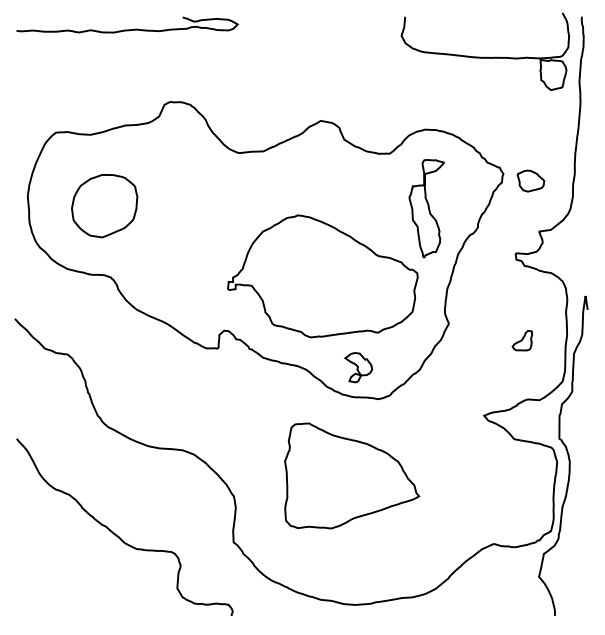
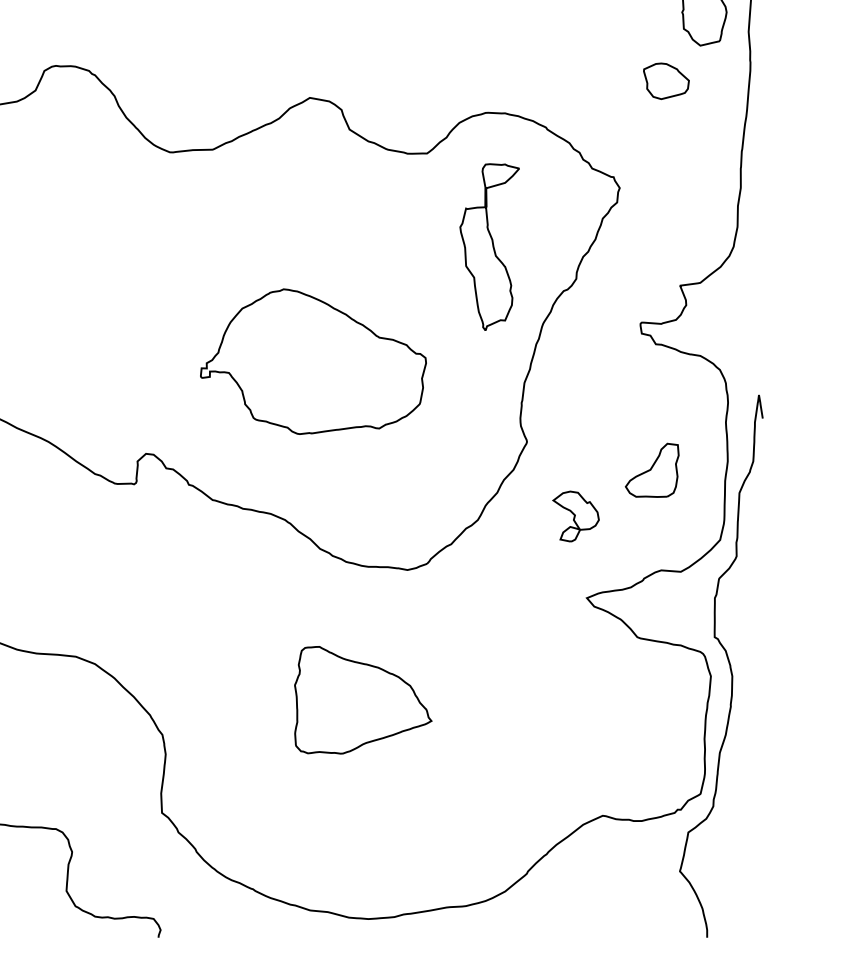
part: (530, 180) -> (665, 80), moved
part: (322, 276) -> (312, 361), size x0.7
part: (521, 340) -> (650, 470), size x1.6
part: (358, 367) -> (575, 516), moved
part: (352, 475) -> (363, 699), size x0.6

